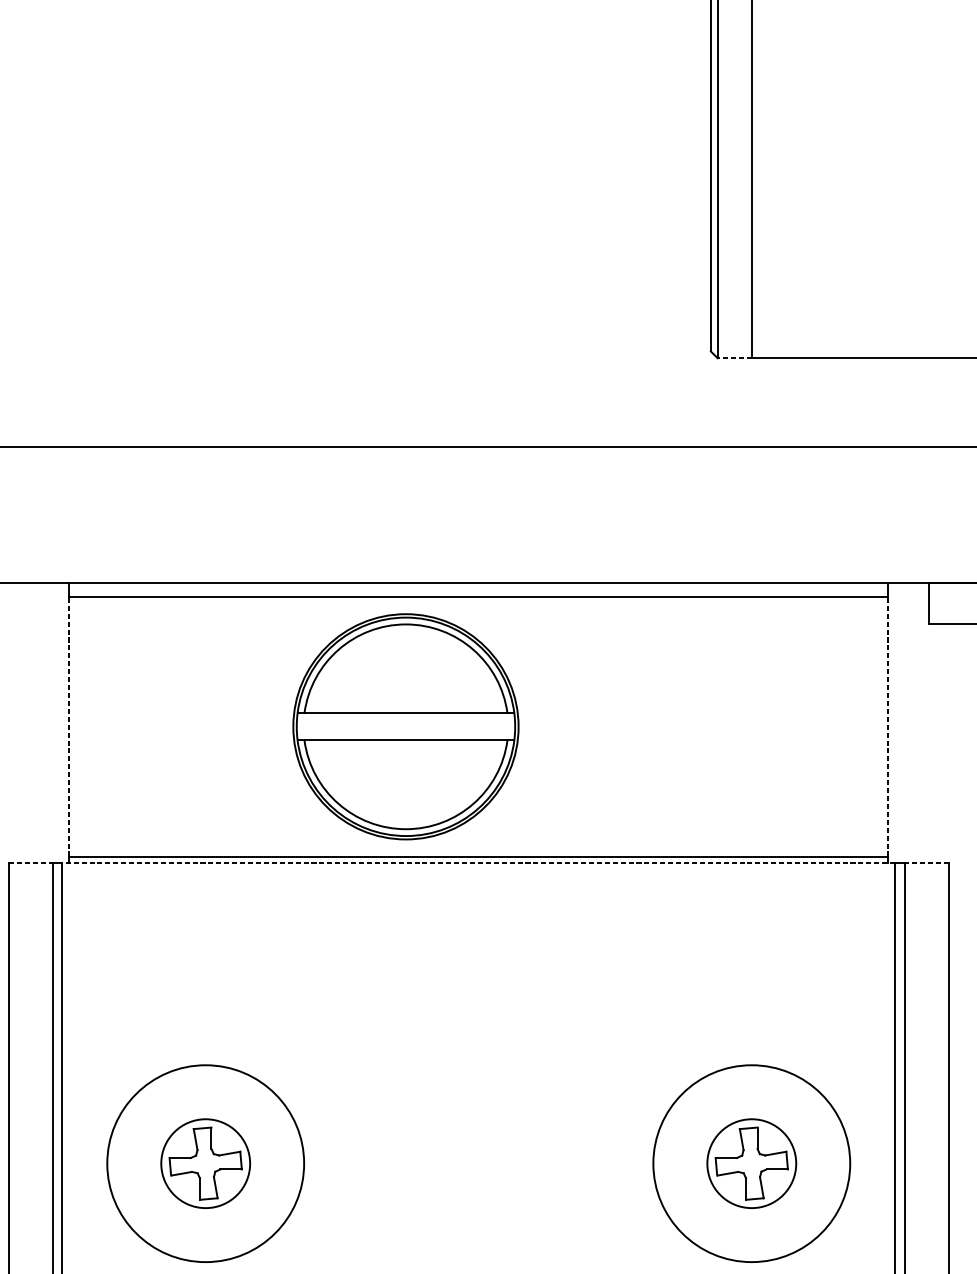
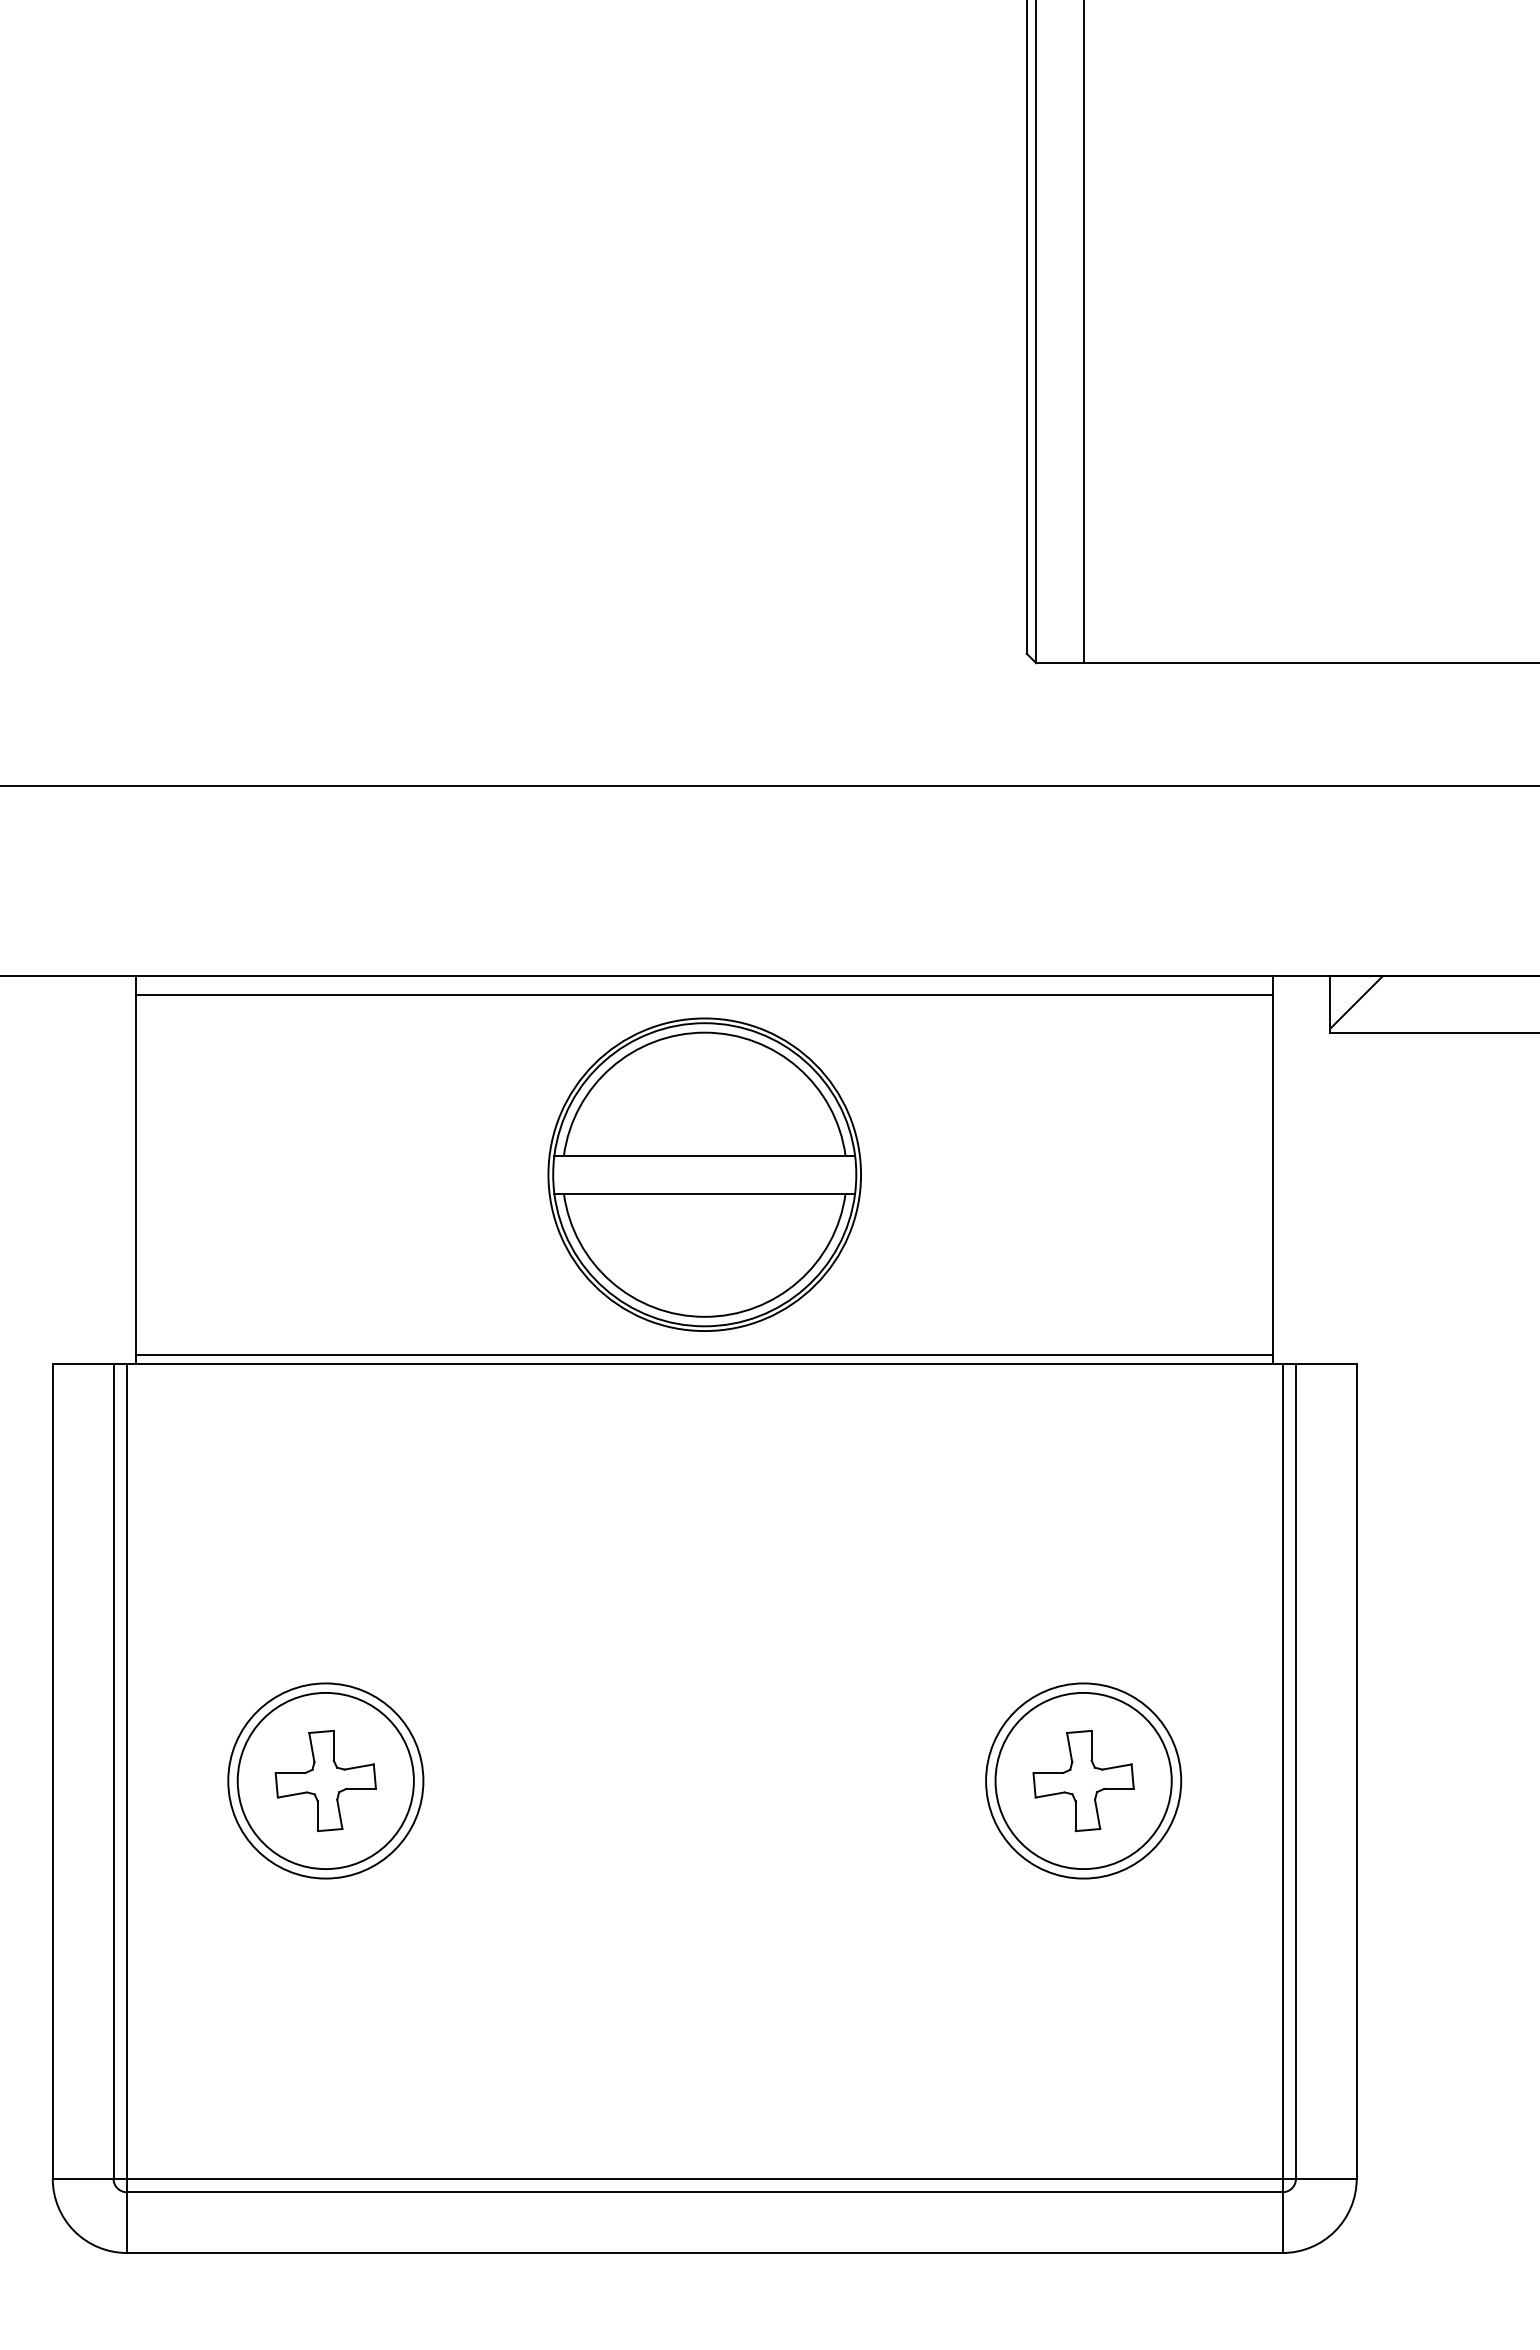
line: (734, 358) -> (1059, 663), dashed -> solid
hatch: (948, 602) -> (1356, 1002), added
line: (69, 726) -> (136, 1174), dashed -> solid
part: (405, 726) -> (704, 1174), moved
line: (888, 726) -> (1273, 1174), dashed -> solid
line: (31, 863) -> (83, 1364), dashed -> solid
line: (478, 863) -> (704, 1364), dashed -> solid
line: (926, 863) -> (1325, 1364), dashed -> solid
circle: (205, 1163) -> (325, 1780), size x0.71
circle: (205, 1163) -> (325, 1780), size x1.43
circle: (751, 1163) -> (1083, 1780), size x0.71
circle: (751, 1163) -> (1083, 1780), size x1.43

